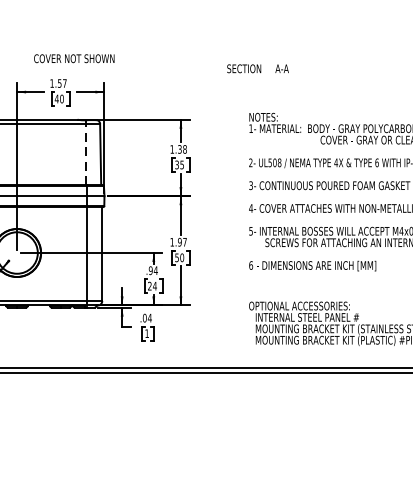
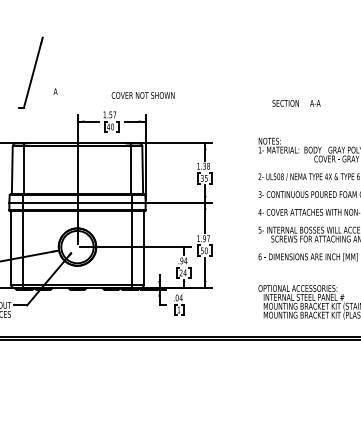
text: (73, 58) -> (142, 95), moved
text: (258, 68) -> (296, 103), moved
line: (86, 154) -> (131, 170), dashed -> solid

